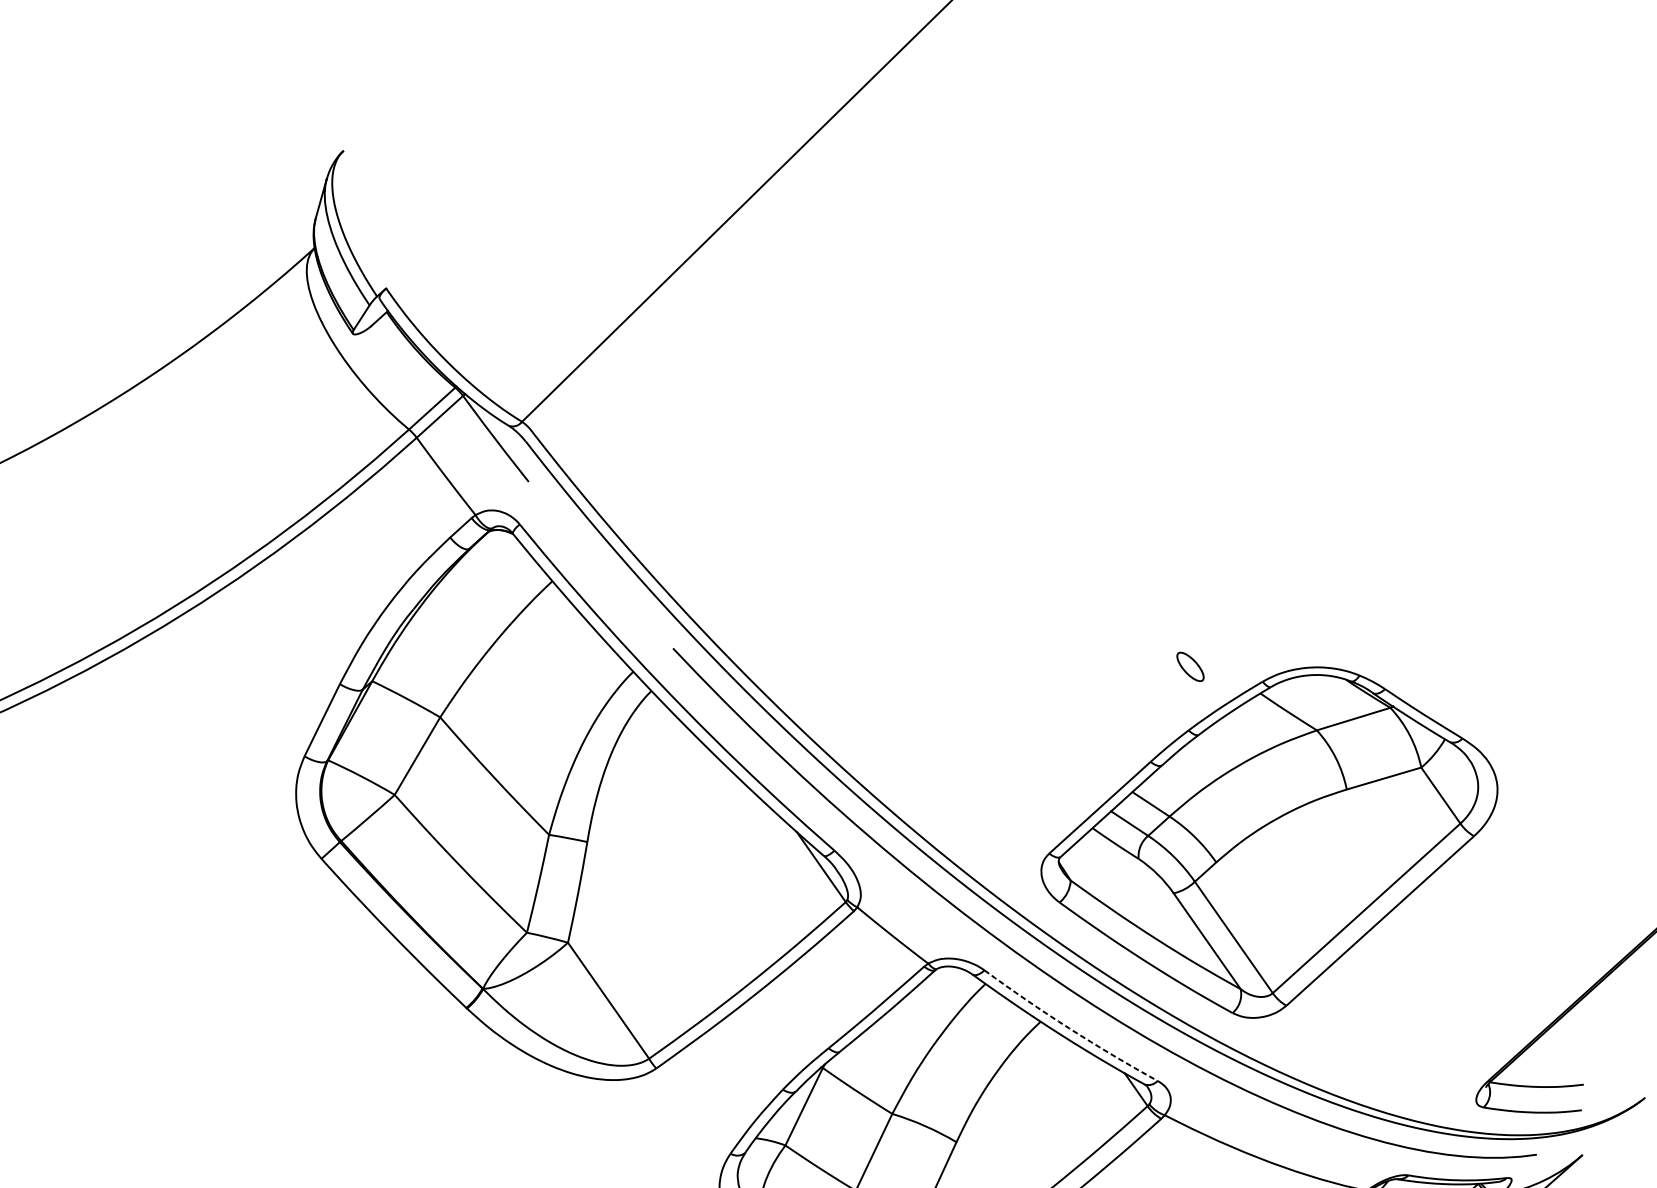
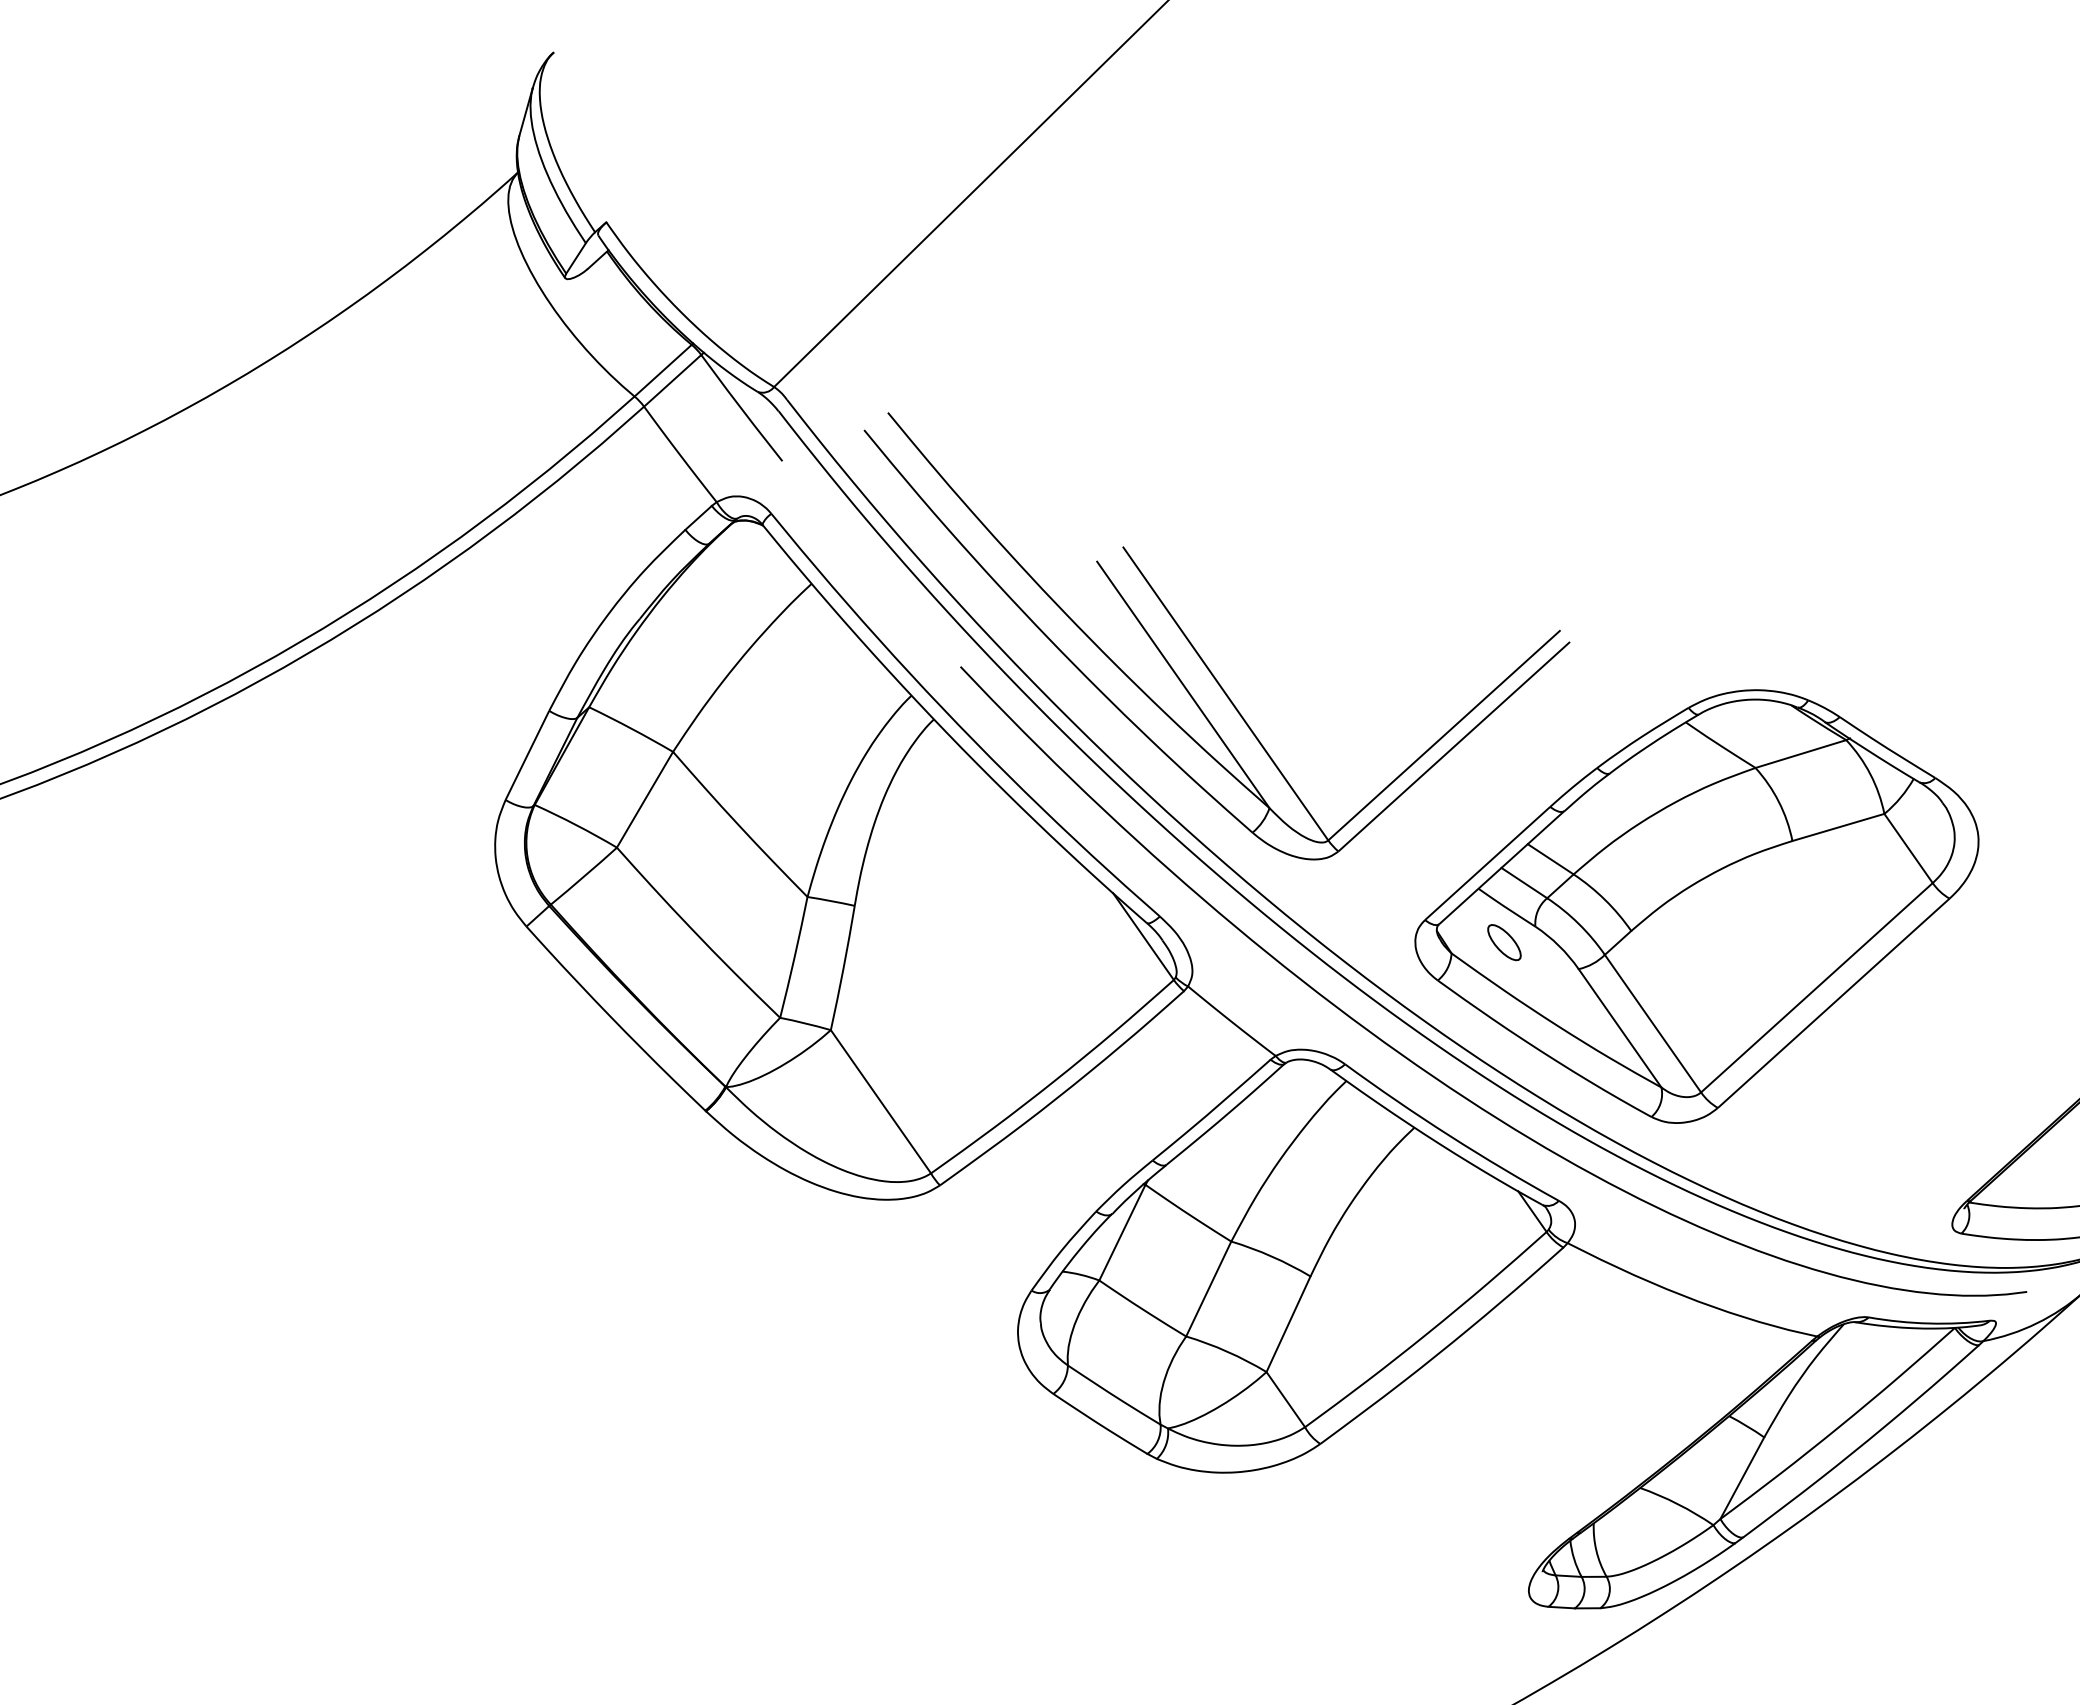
part: (863, 633) -> (1195, 648), added
part: (1190, 666) -> (1504, 942), moved
arc: (1069, 1028) -> (1449, 1135), dashed -> solid

